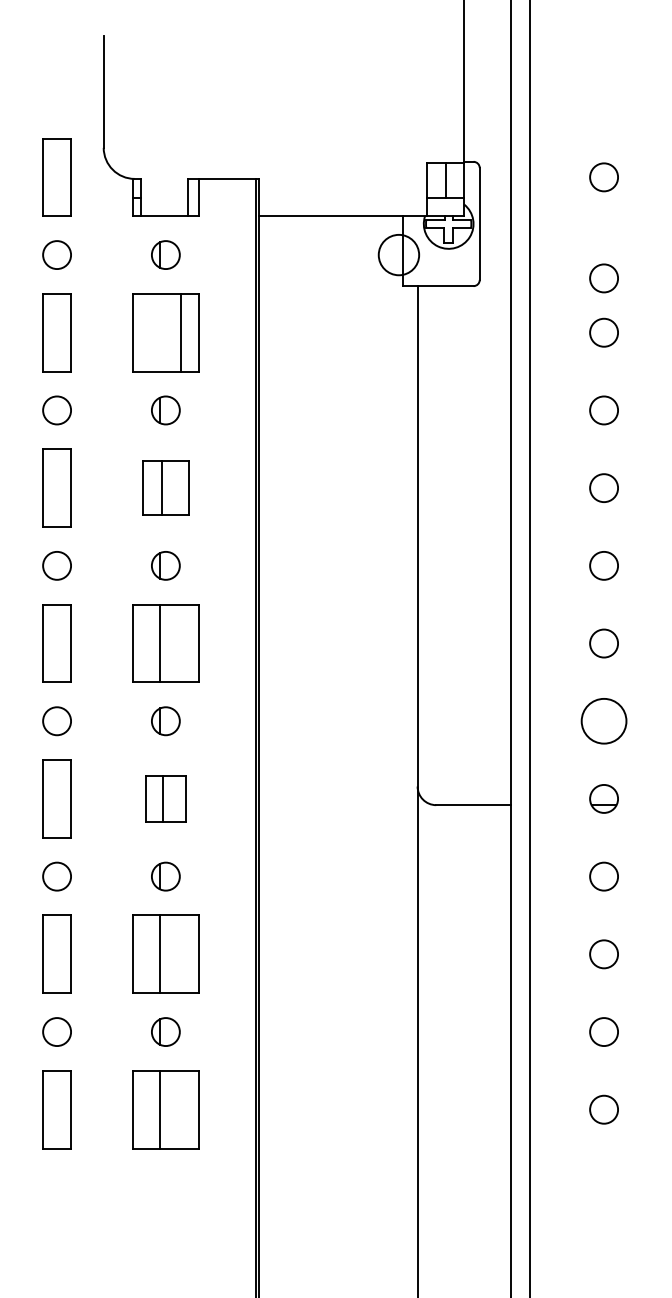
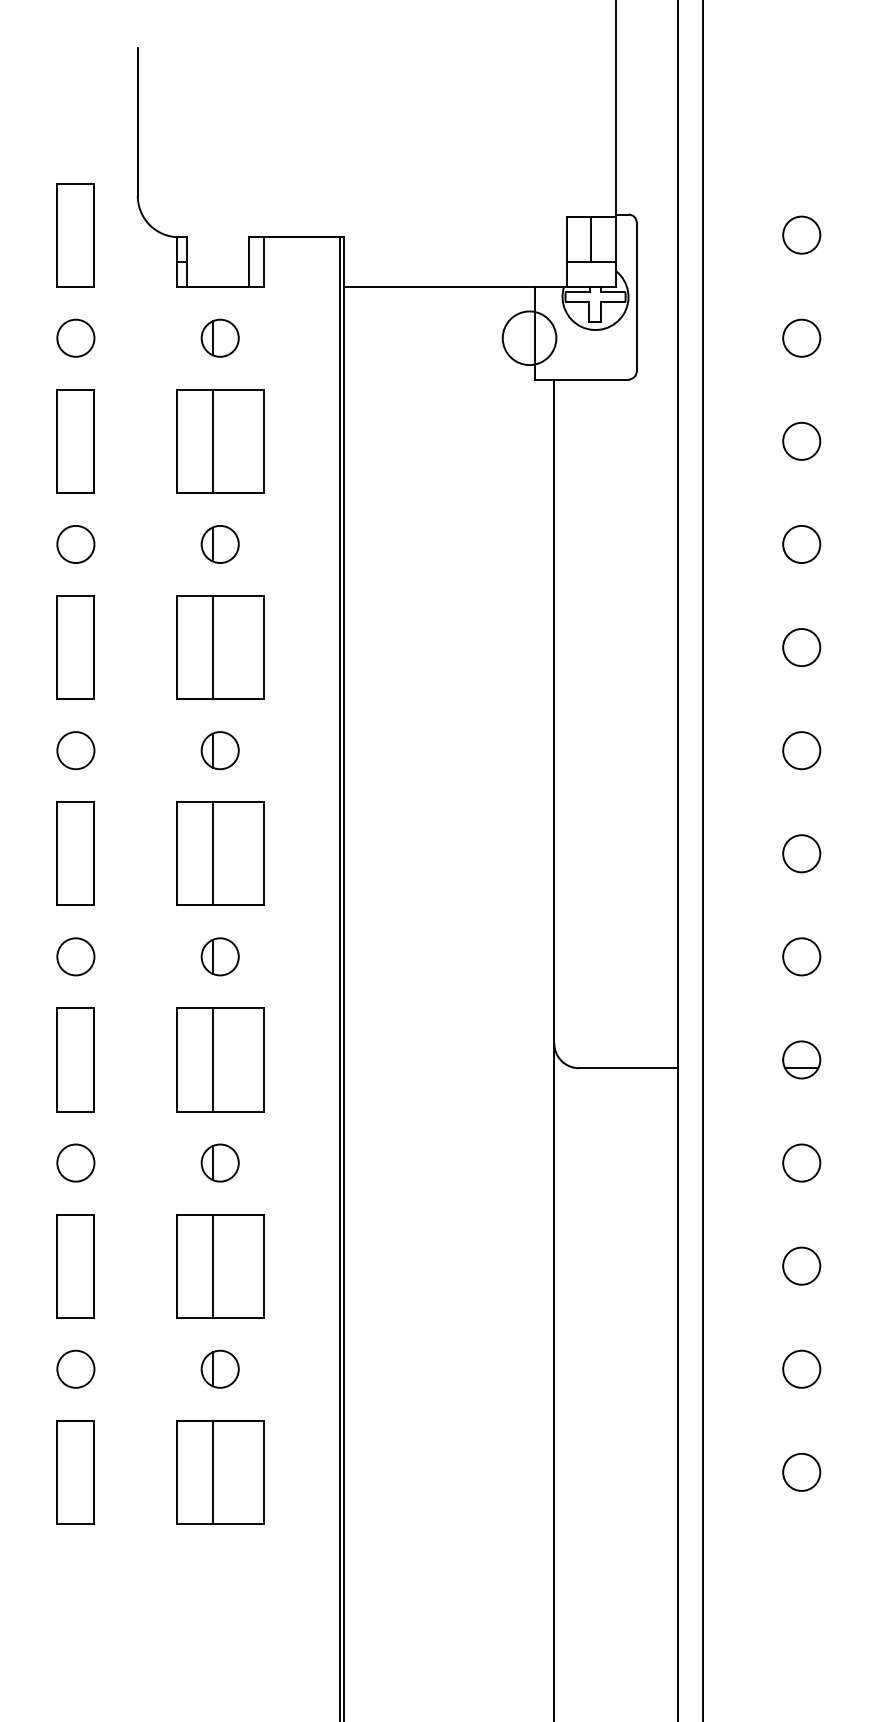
circle: (603, 277) -> (801, 337), moved
line: (180, 332) -> (212, 440), moved
part: (166, 488) -> (220, 647), size x1.43
circle: (603, 720) -> (801, 956), size x0.62
part: (166, 798) -> (220, 1059), size x1.67

